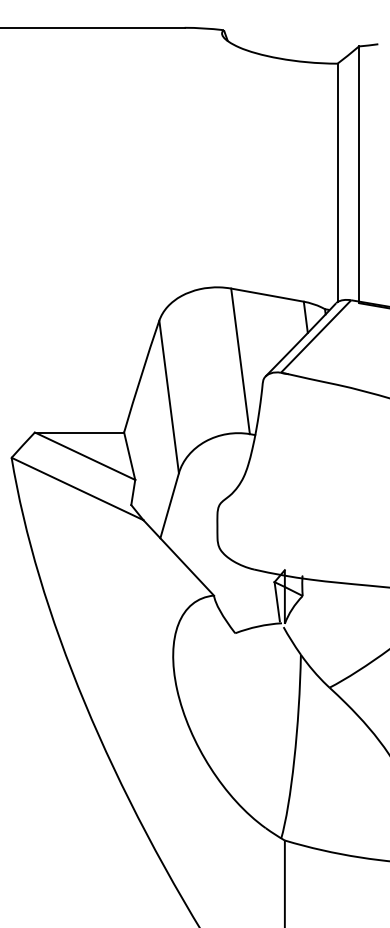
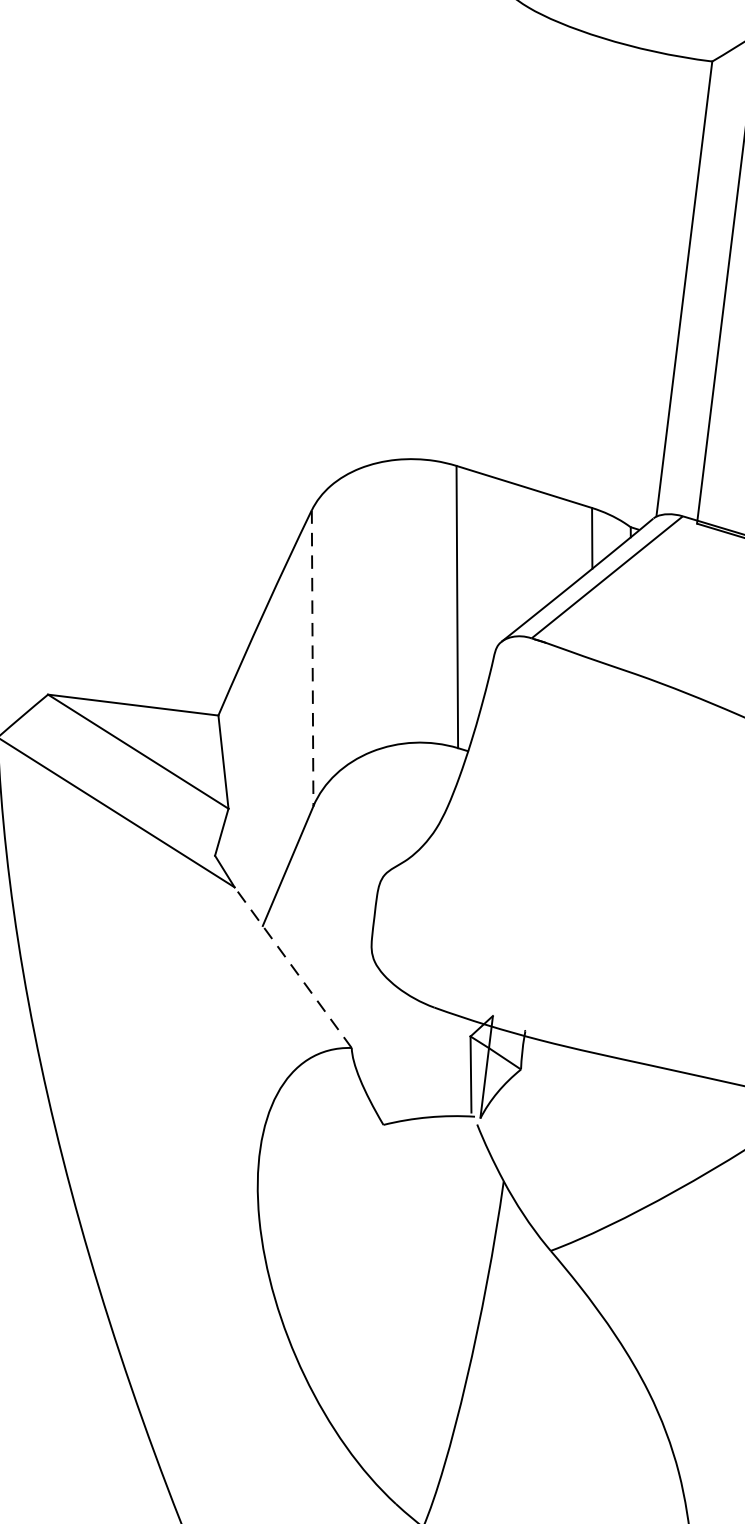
line: (169, 396) -> (313, 657), solid -> dashed
line: (178, 557) -> (292, 966), solid -> dashed

